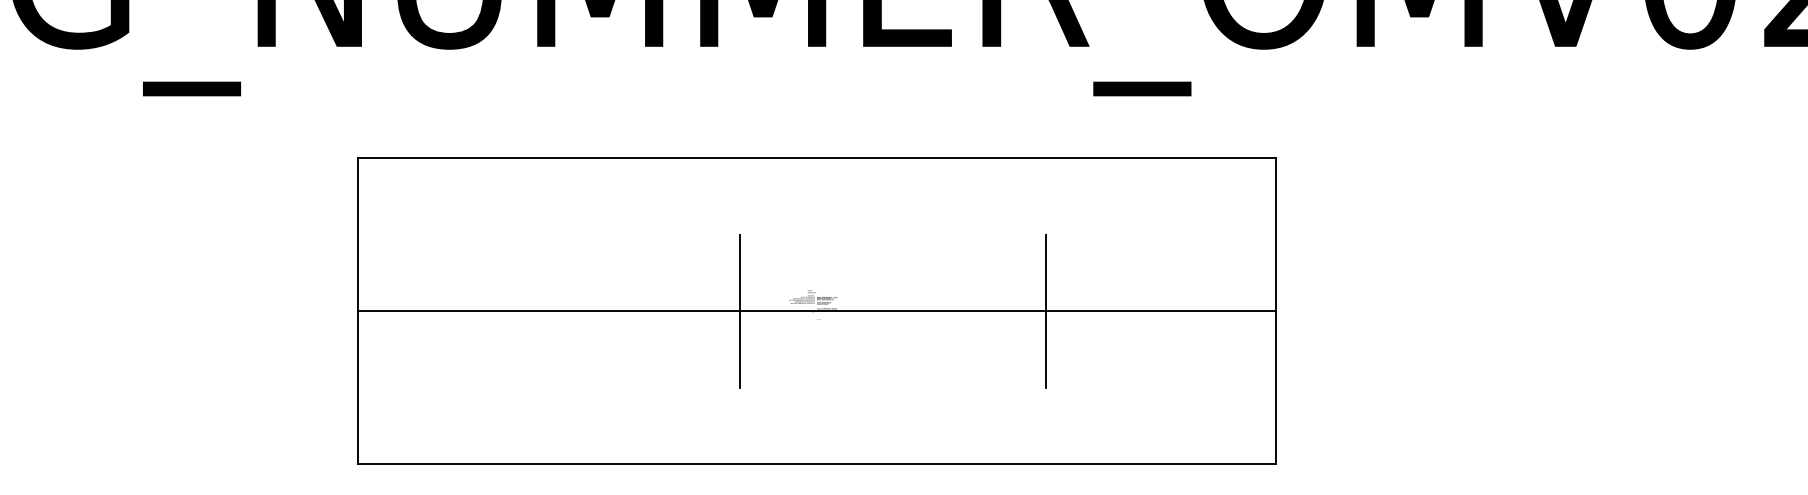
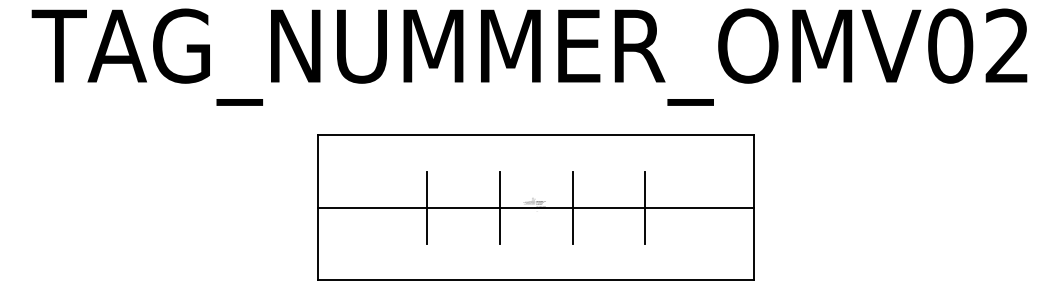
line: (587, 310) -> (427, 207), added
line: (893, 310) -> (572, 207), added

